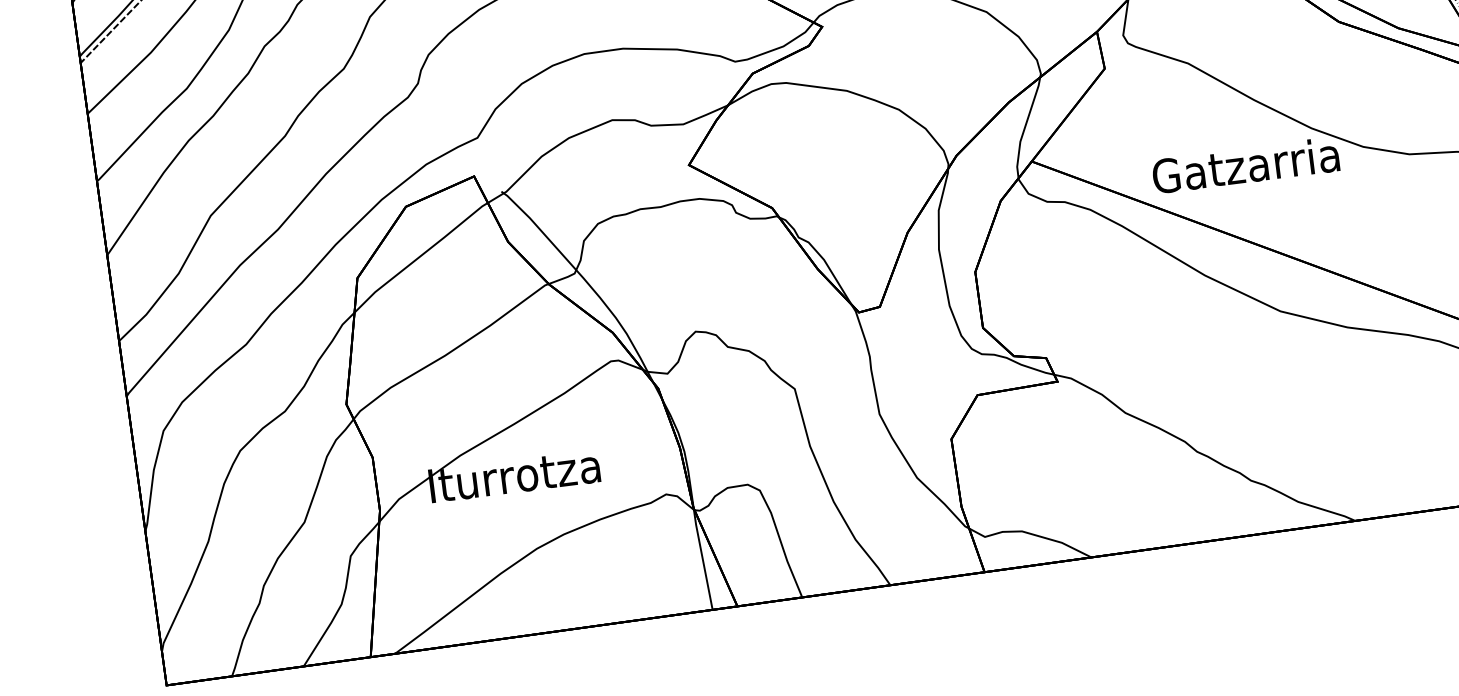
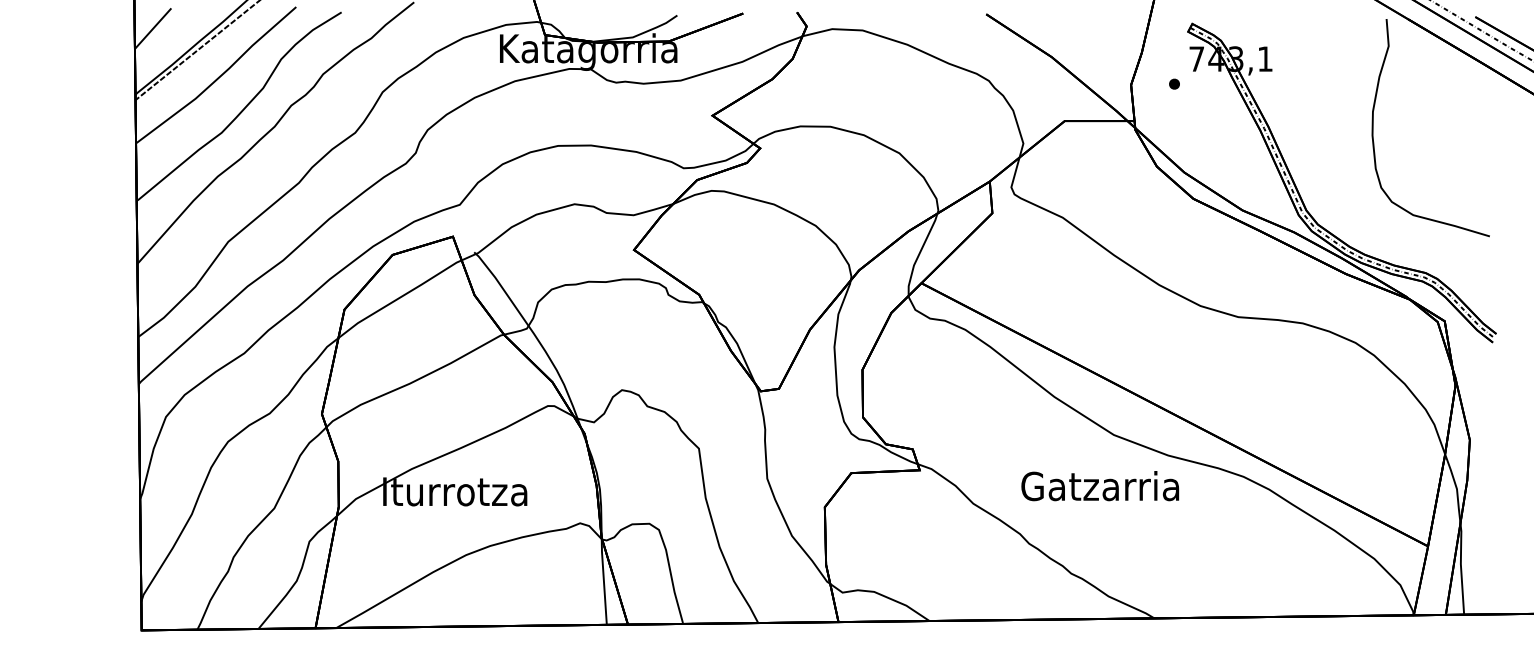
text: (1246, 165) -> (1100, 486), moved

